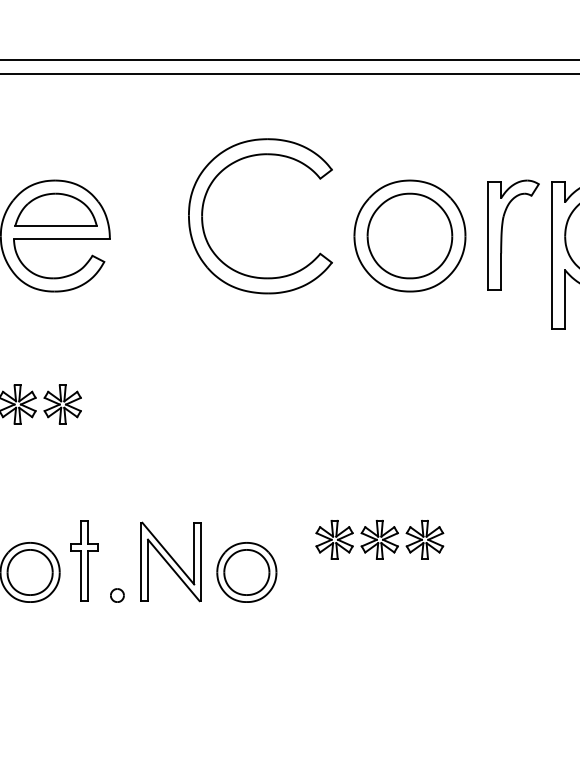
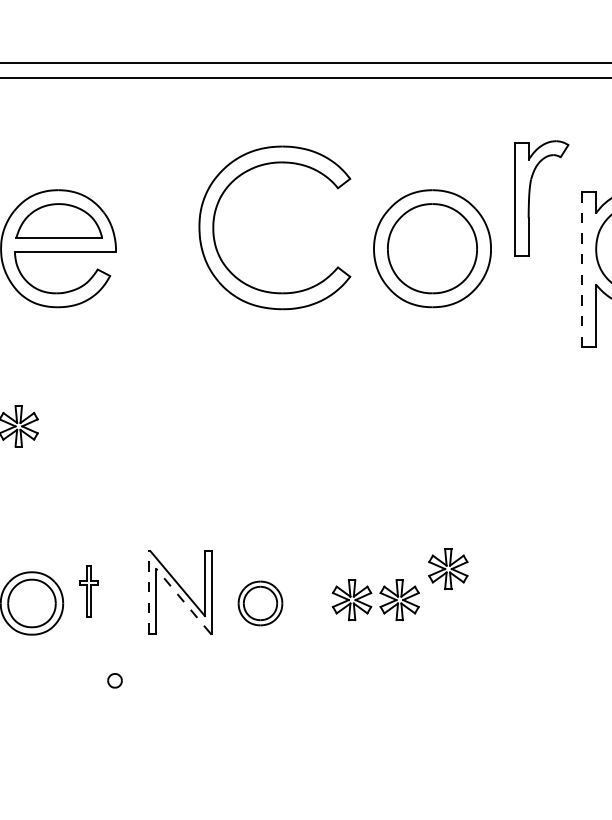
part: (502, 233) -> (530, 196), moved
line: (552, 255) -> (582, 269), solid -> dashed
part: (62, 404) -> (66, 426), removed
part: (354, 545) -> (372, 606), moved
part: (83, 561) -> (88, 591), size x0.6
line: (140, 561) -> (148, 591), solid -> dashed
line: (173, 569) -> (183, 600), solid -> dashed
part: (246, 572) -> (260, 603), size x0.7
part: (116, 595) -> (114, 680), moved

